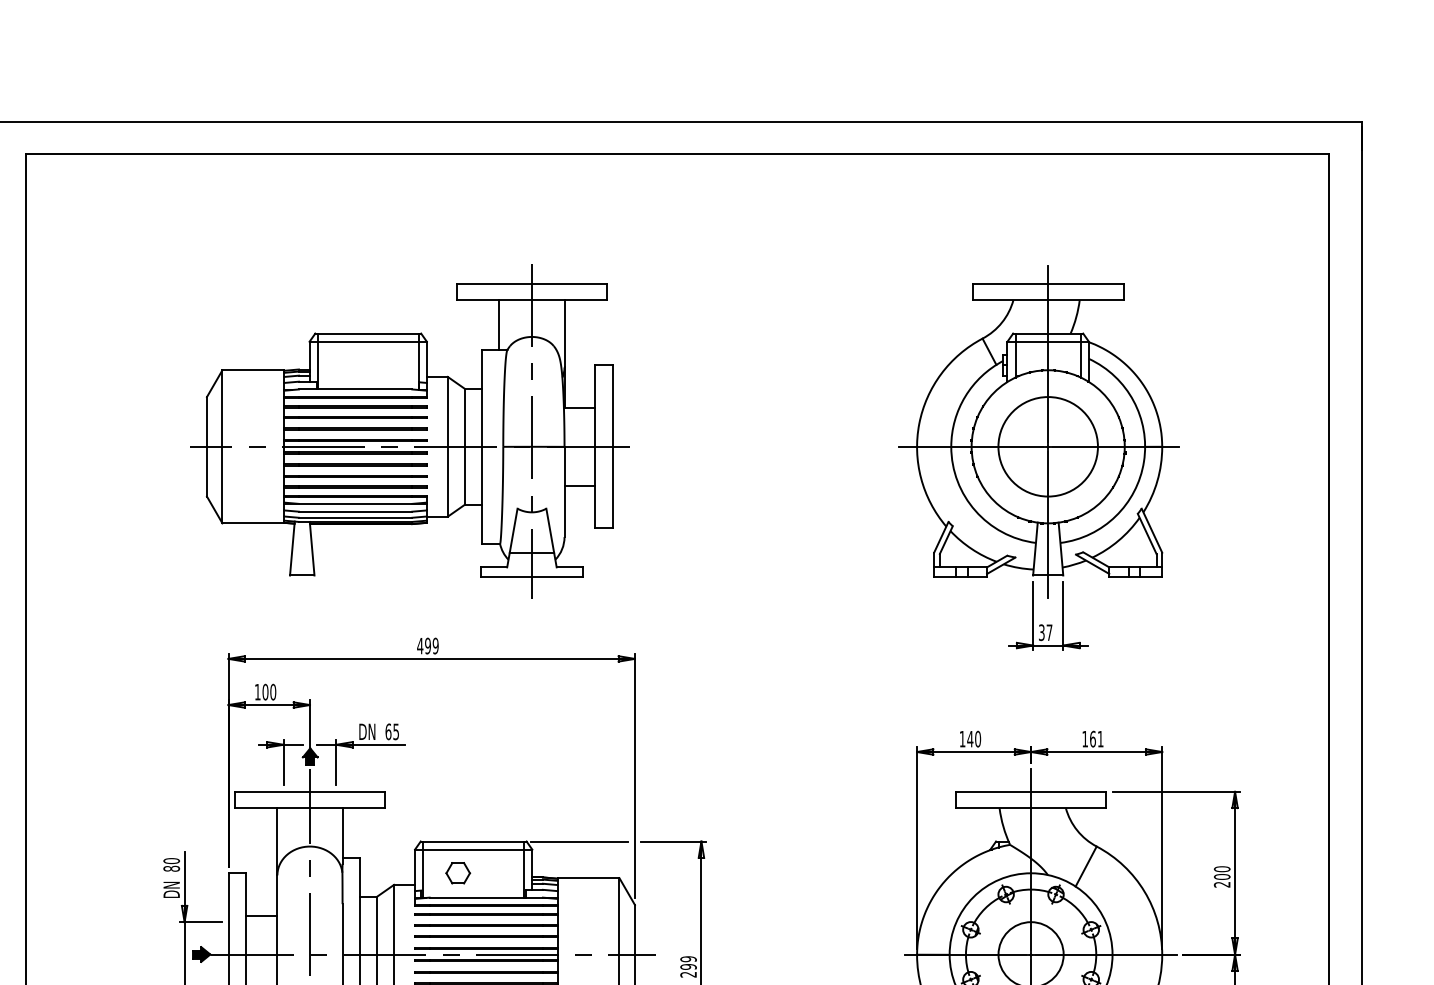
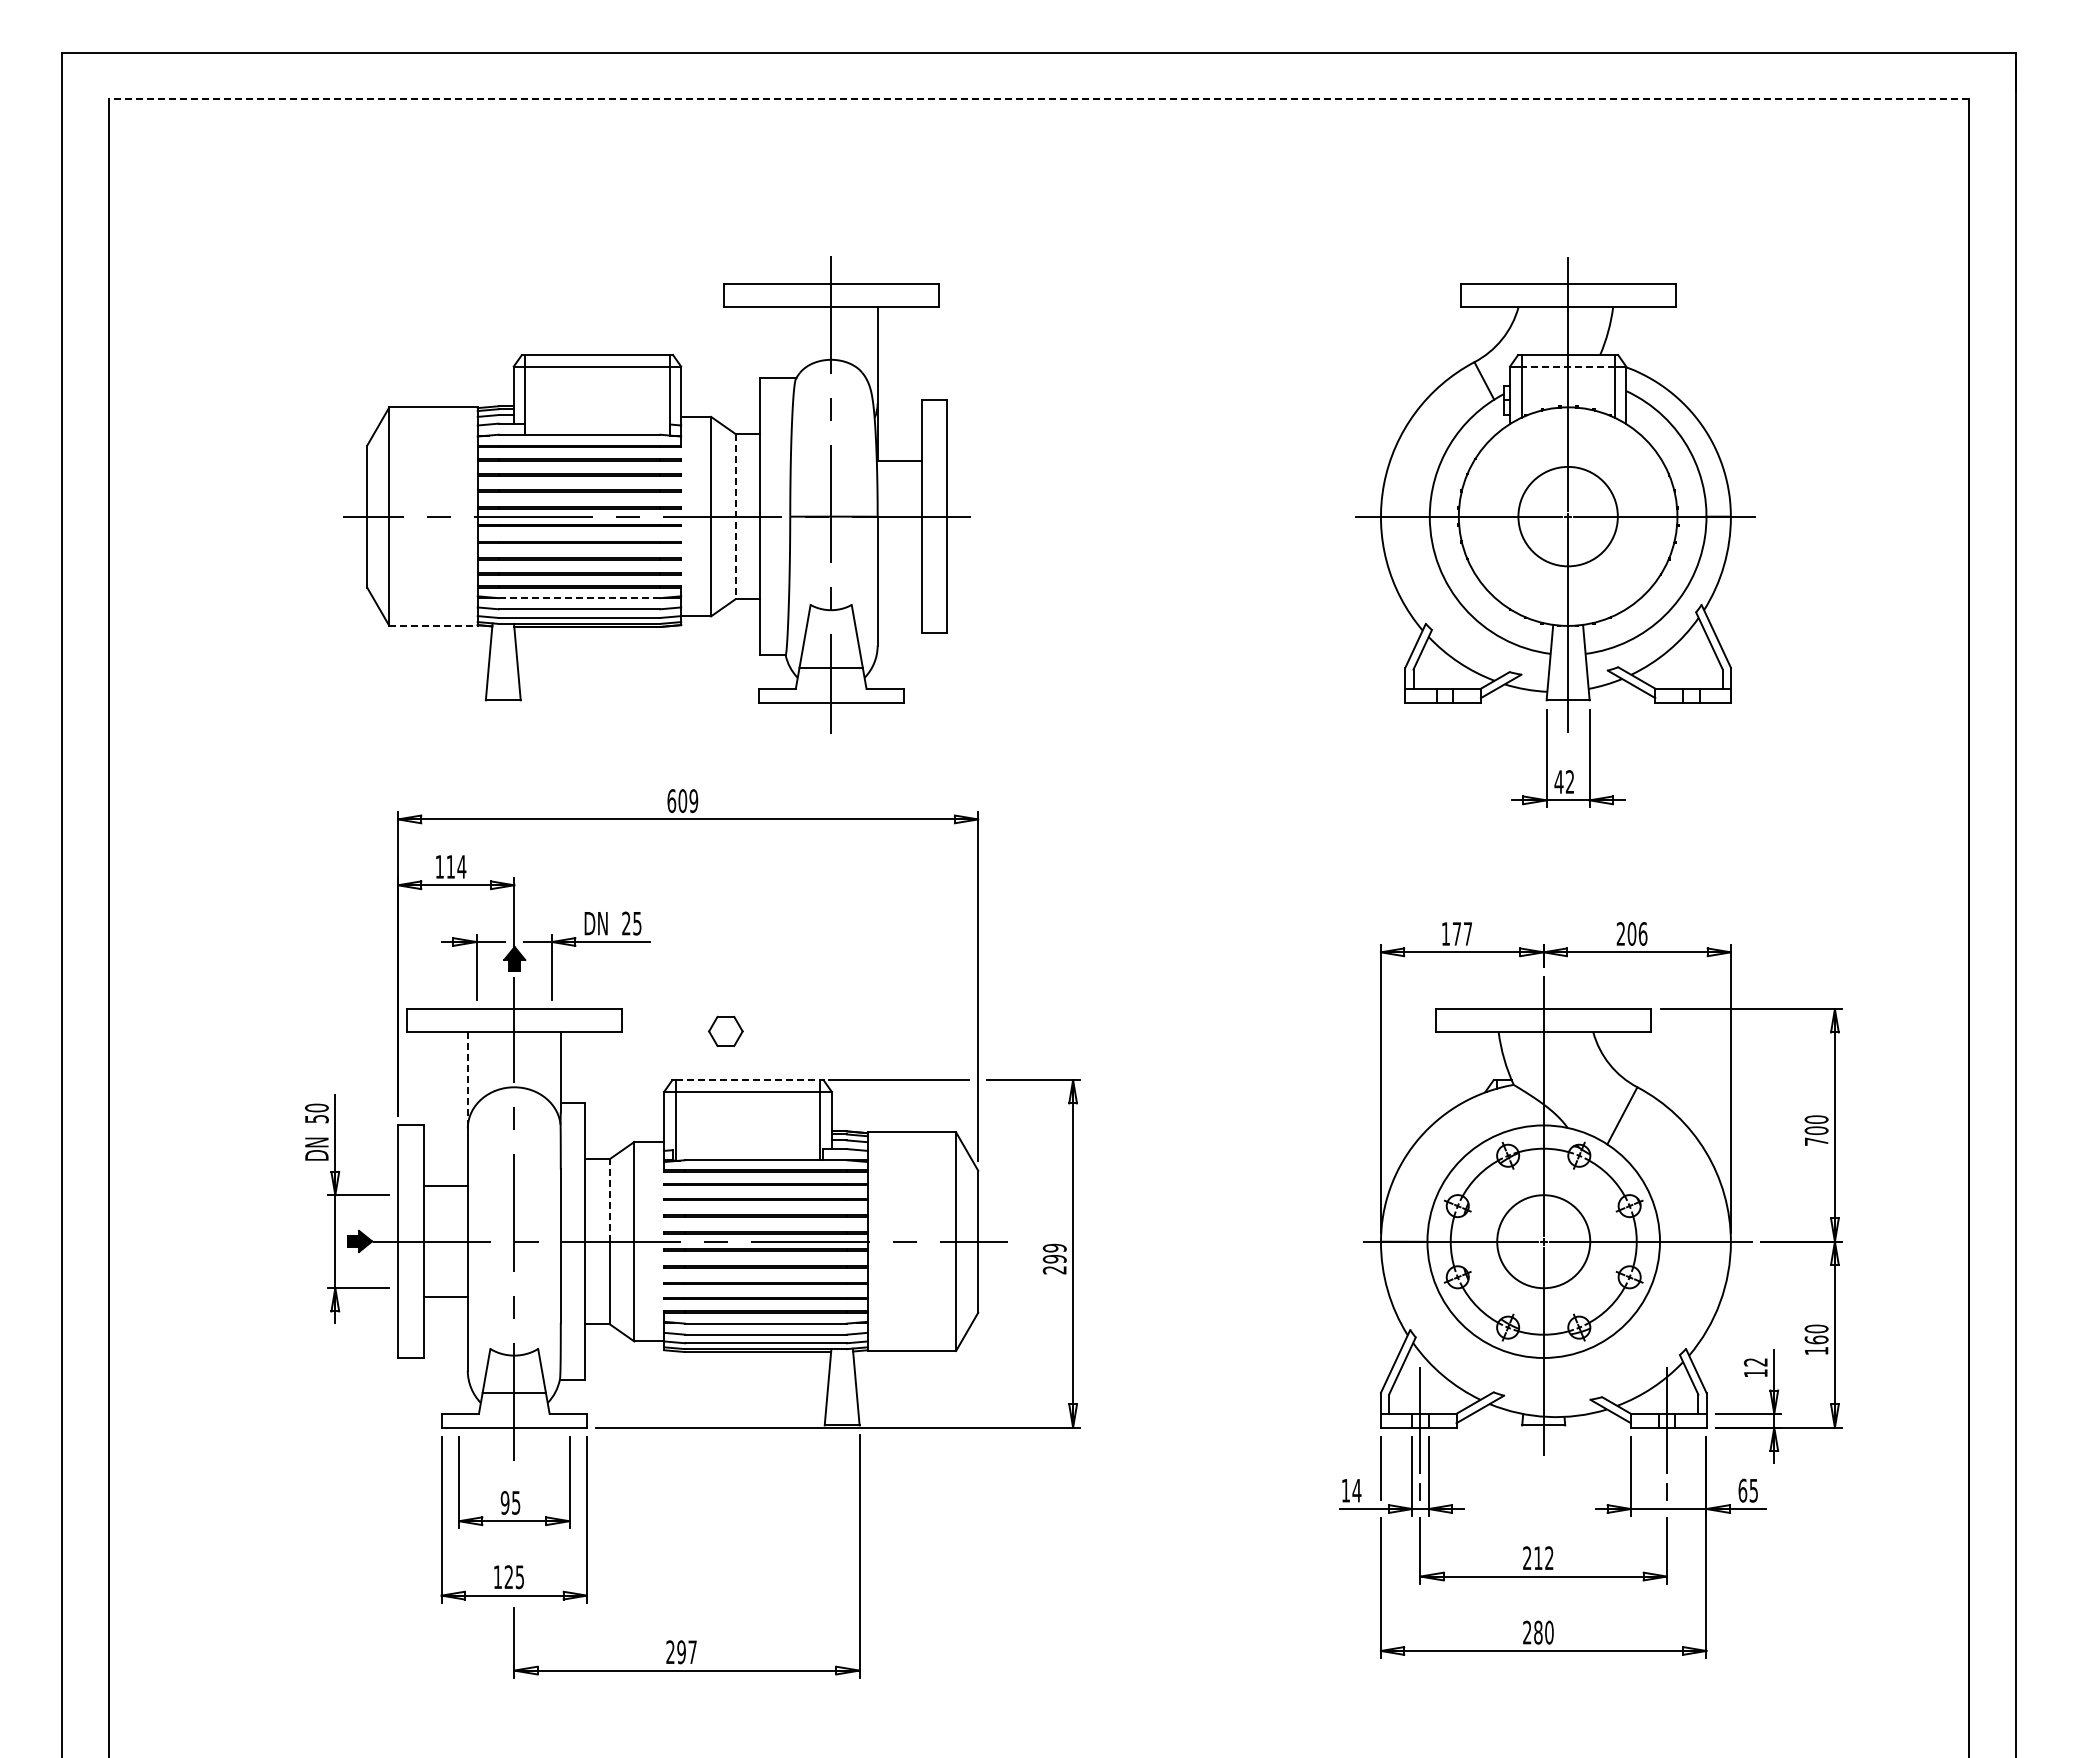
line: (677, 154) -> (1038, 99), solid -> dashed
line: (499, 324) -> (784, 342), removed
line: (1048, 341) -> (1568, 366), solid -> dashed
line: (464, 446) -> (735, 516), solid -> dashed
circle: (1048, 446) -> (1568, 516), size x0.7
line: (579, 485) -> (899, 571), removed
line: (355, 504) -> (579, 598), solid -> dashed
line: (254, 523) -> (434, 625), solid -> dashed
text: (1045, 632) -> (1564, 781), 37 -> 42
text: (423, 646) -> (676, 801), 499 -> 609
text: (269, 691) -> (456, 866), 100 -> 114
text: (388, 731) -> (626, 923), 65 -> 25
text: (974, 738) -> (1462, 933), 140 -> 177
text: (1092, 738) -> (1631, 933), 161 -> 206
line: (277, 841) -> (467, 1080), solid -> dashed
line: (474, 841) -> (748, 1080), solid -> dashed
text: (171, 868) -> (316, 1118), 80 -> 50
part: (457, 872) -> (725, 1030), moved
text: (1222, 884) -> (1816, 1141), 200 -> 700
line: (376, 925) -> (609, 1199), solid -> dashed

